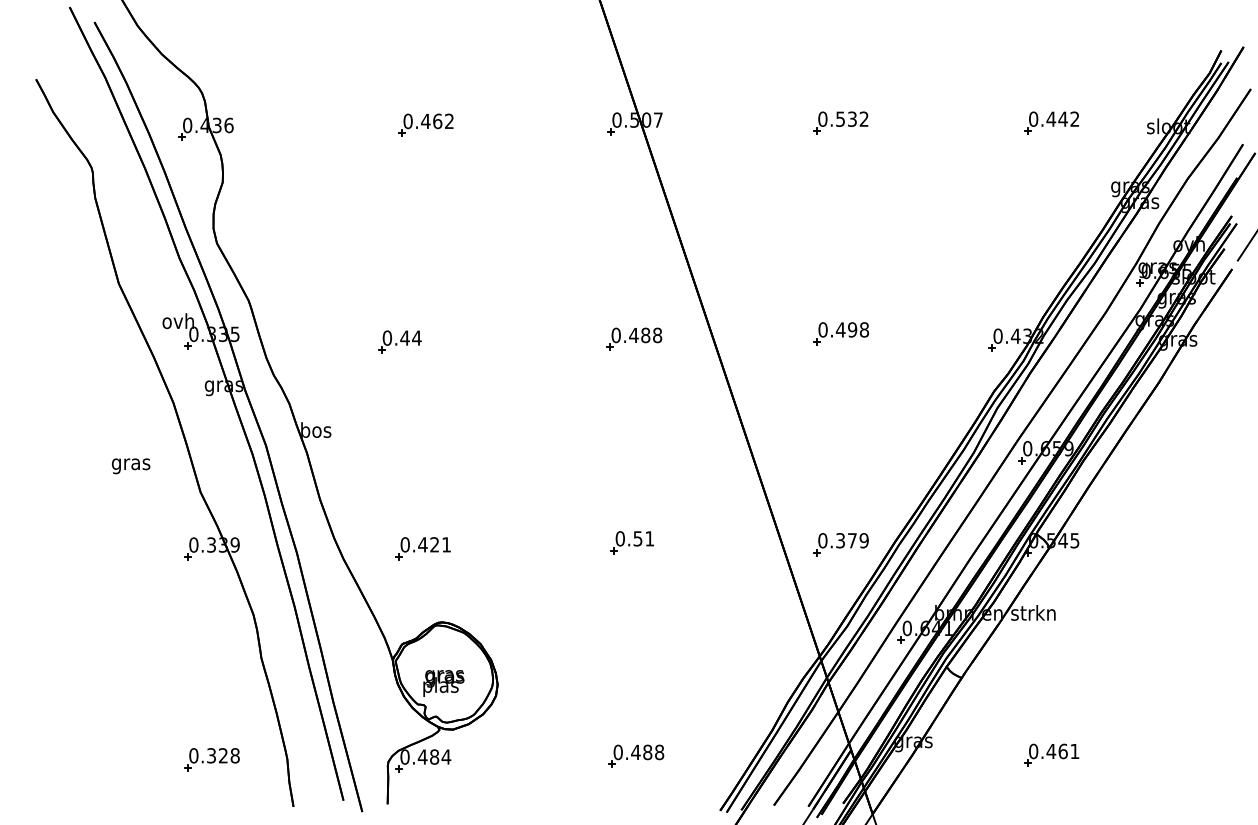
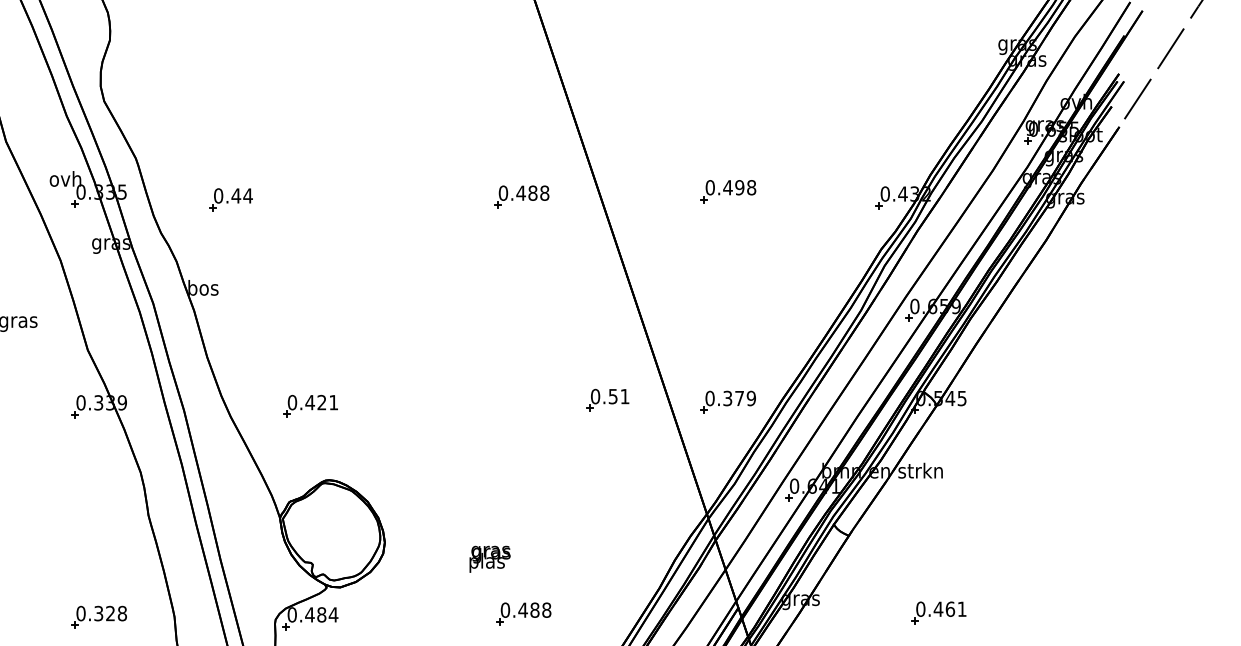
part: (399, 341) -> (230, 199), moved
part: (631, 542) -> (606, 400), moved
text: (443, 683) -> (489, 559), moved

